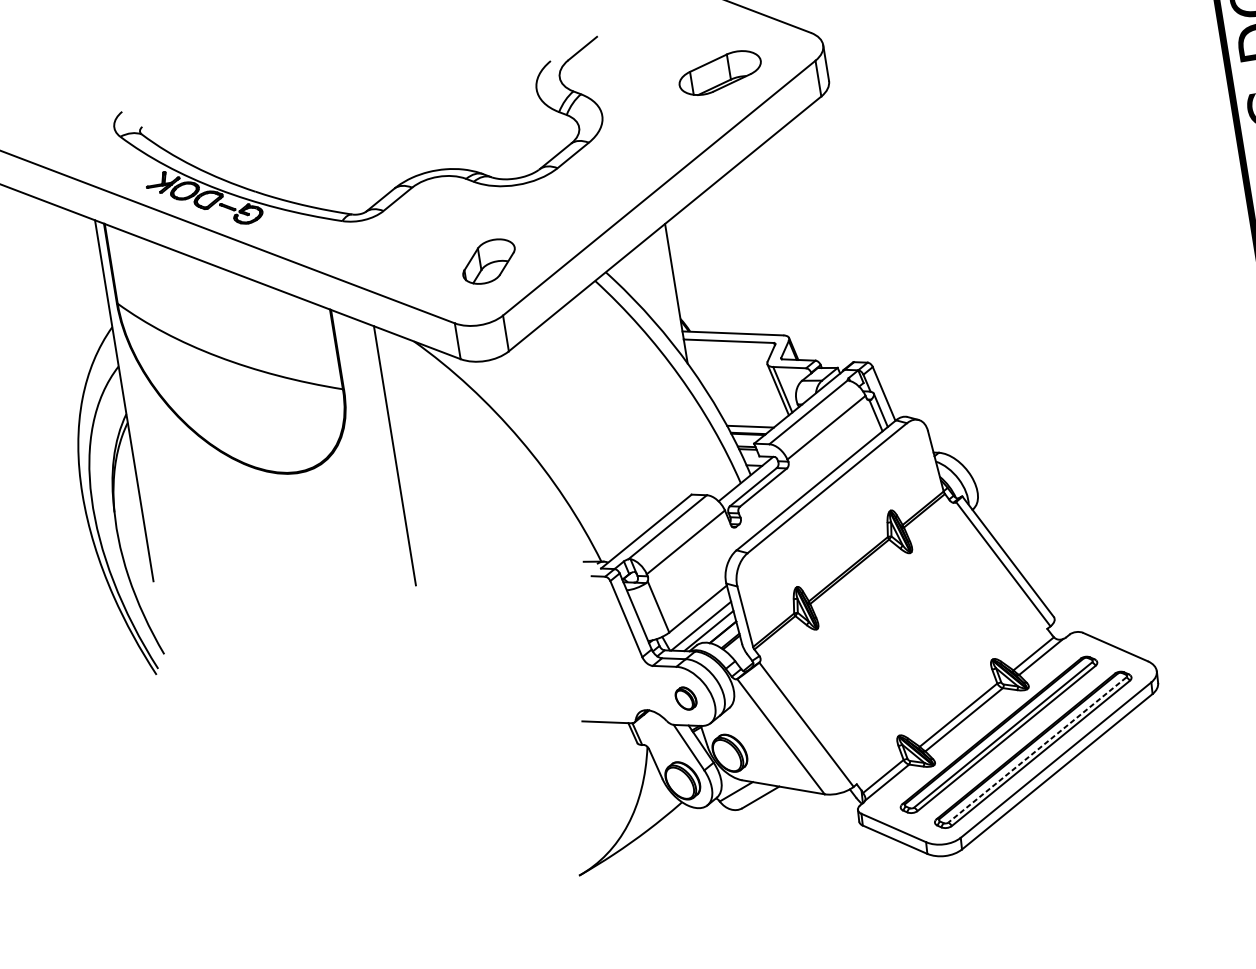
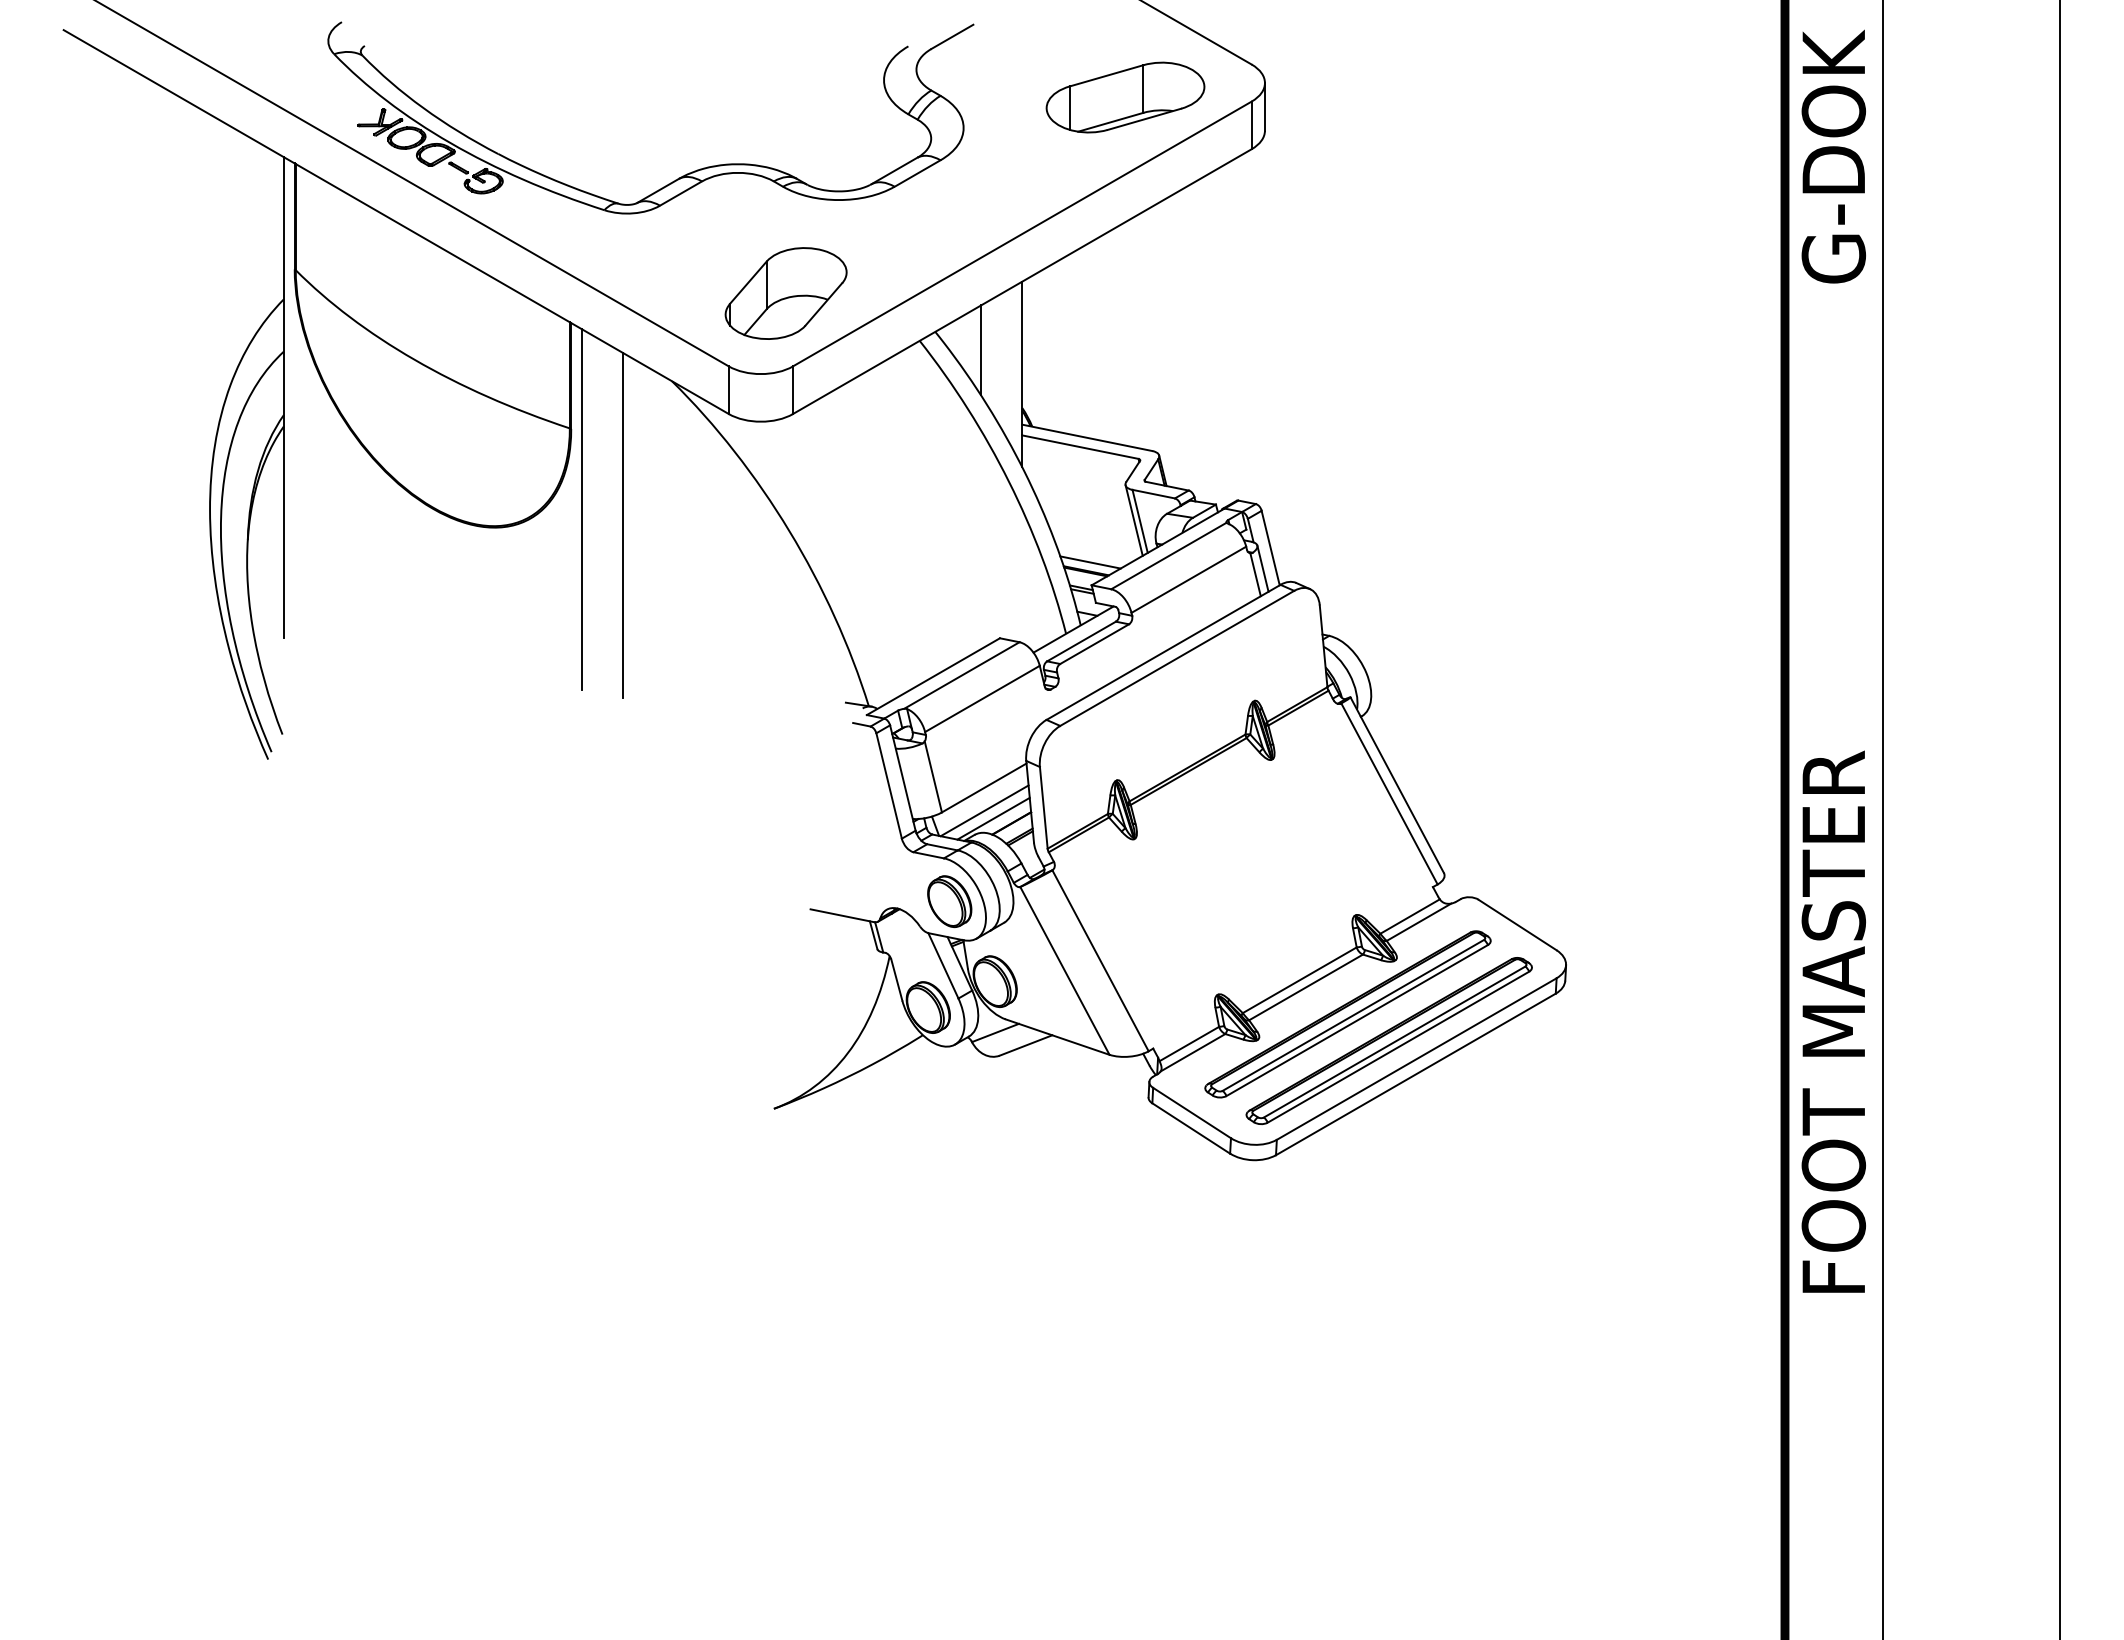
part: (720, 73) -> (1125, 97), size x1.43
part: (488, 261) -> (785, 293), size x1.67
line: (642, 280) -> (981, 350), added
line: (362, 448) -> (582, 509), added
part: (685, 698) -> (949, 901), size x1.67
line: (1037, 750) -> (1394, 1042), dashed -> solid

